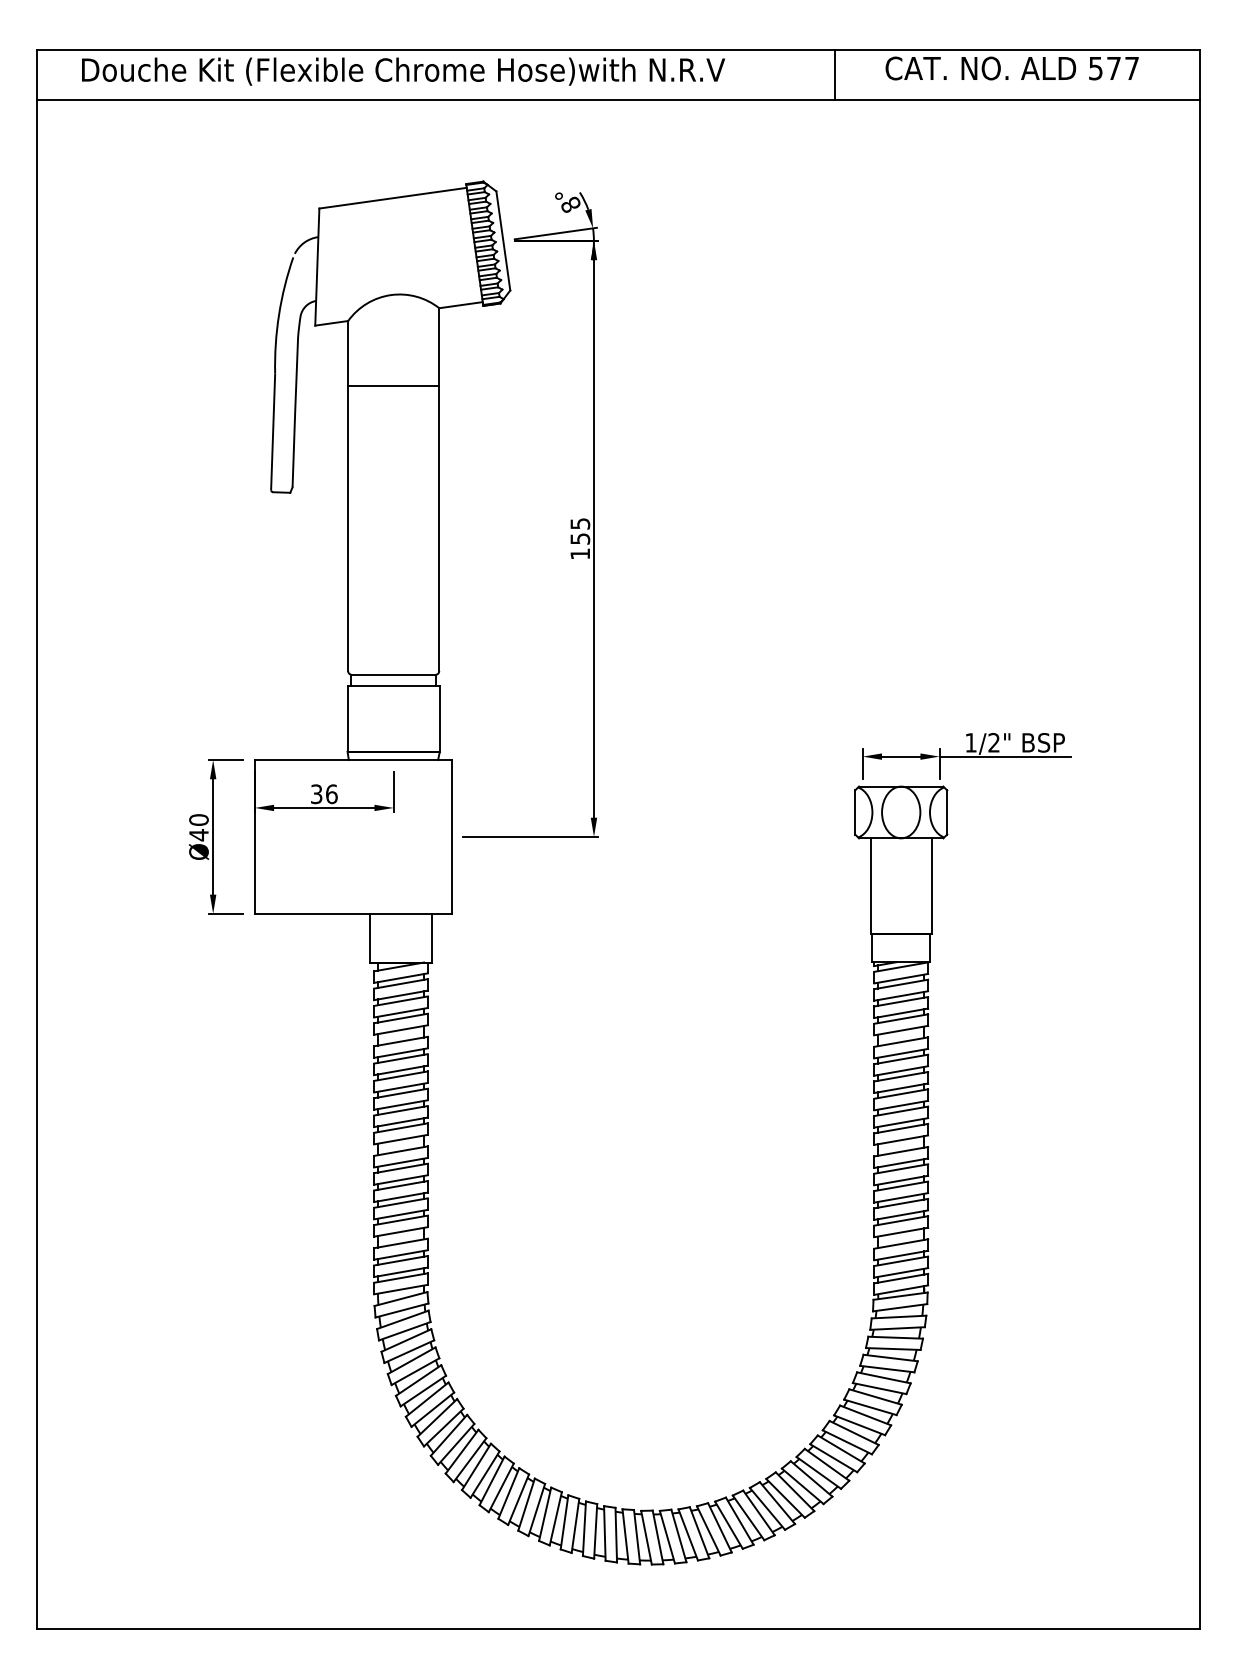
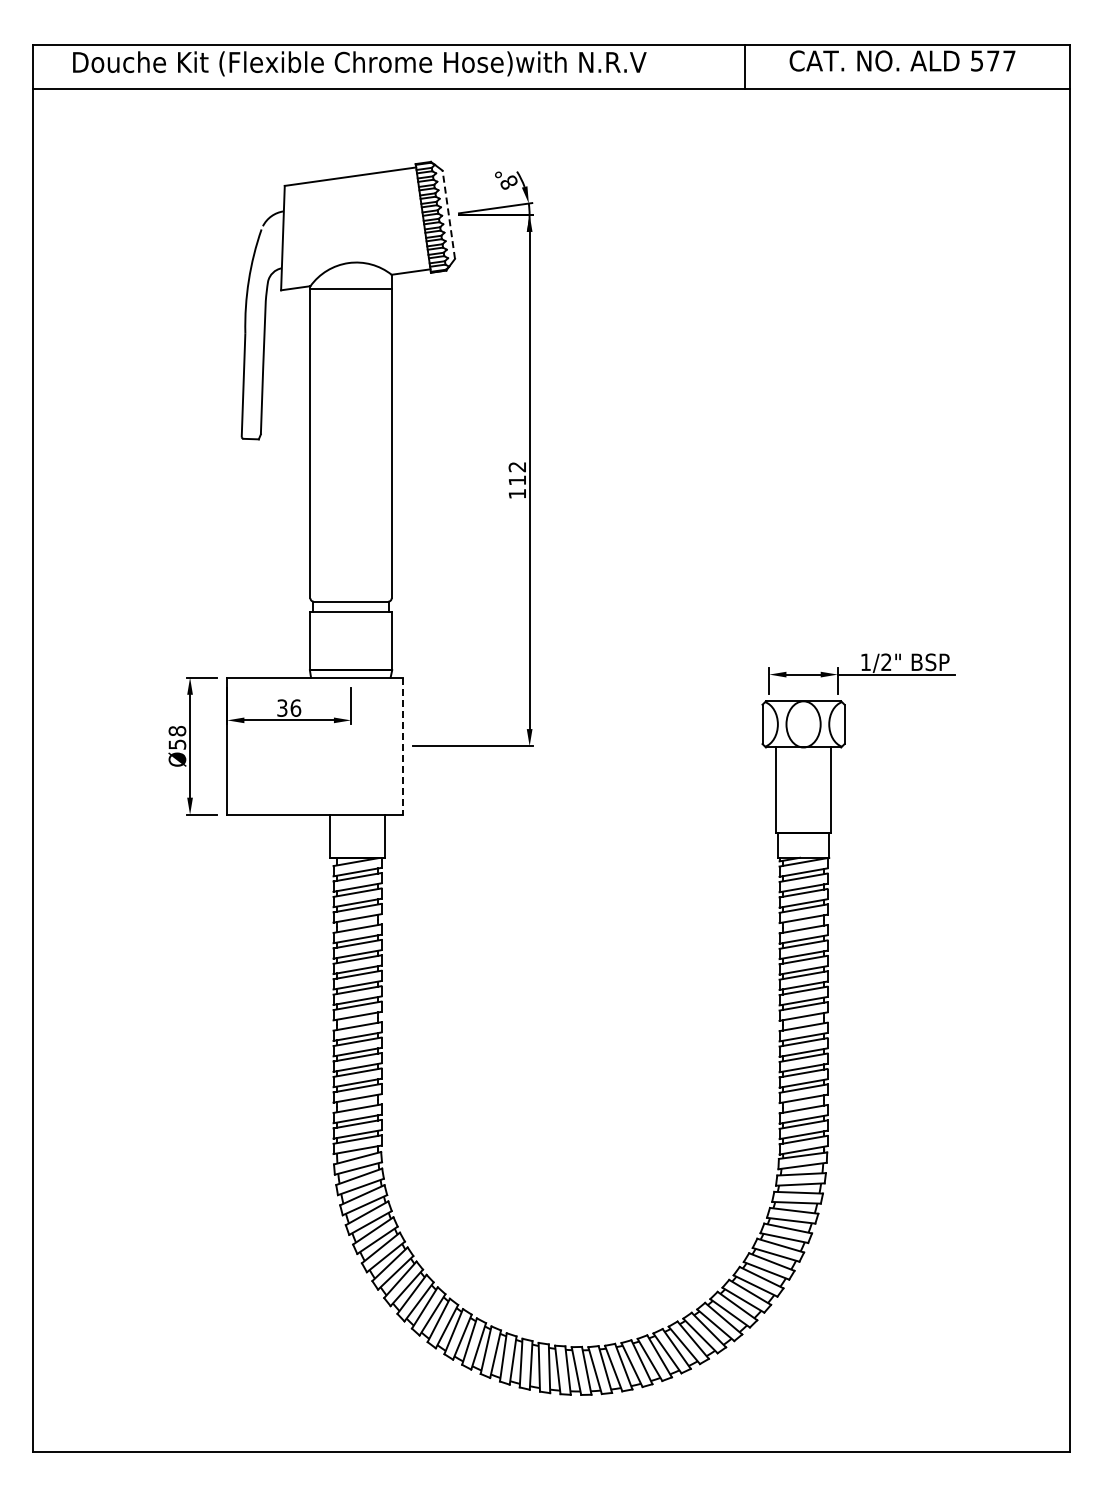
line: (502, 240) -> (448, 214), solid -> dashed
line: (393, 386) -> (350, 289), moved
text: (580, 531) -> (517, 473), 155 -> 112
text: (199, 827) -> (177, 737), Ø40 -> Ø58
line: (451, 837) -> (402, 746), solid -> dashed

